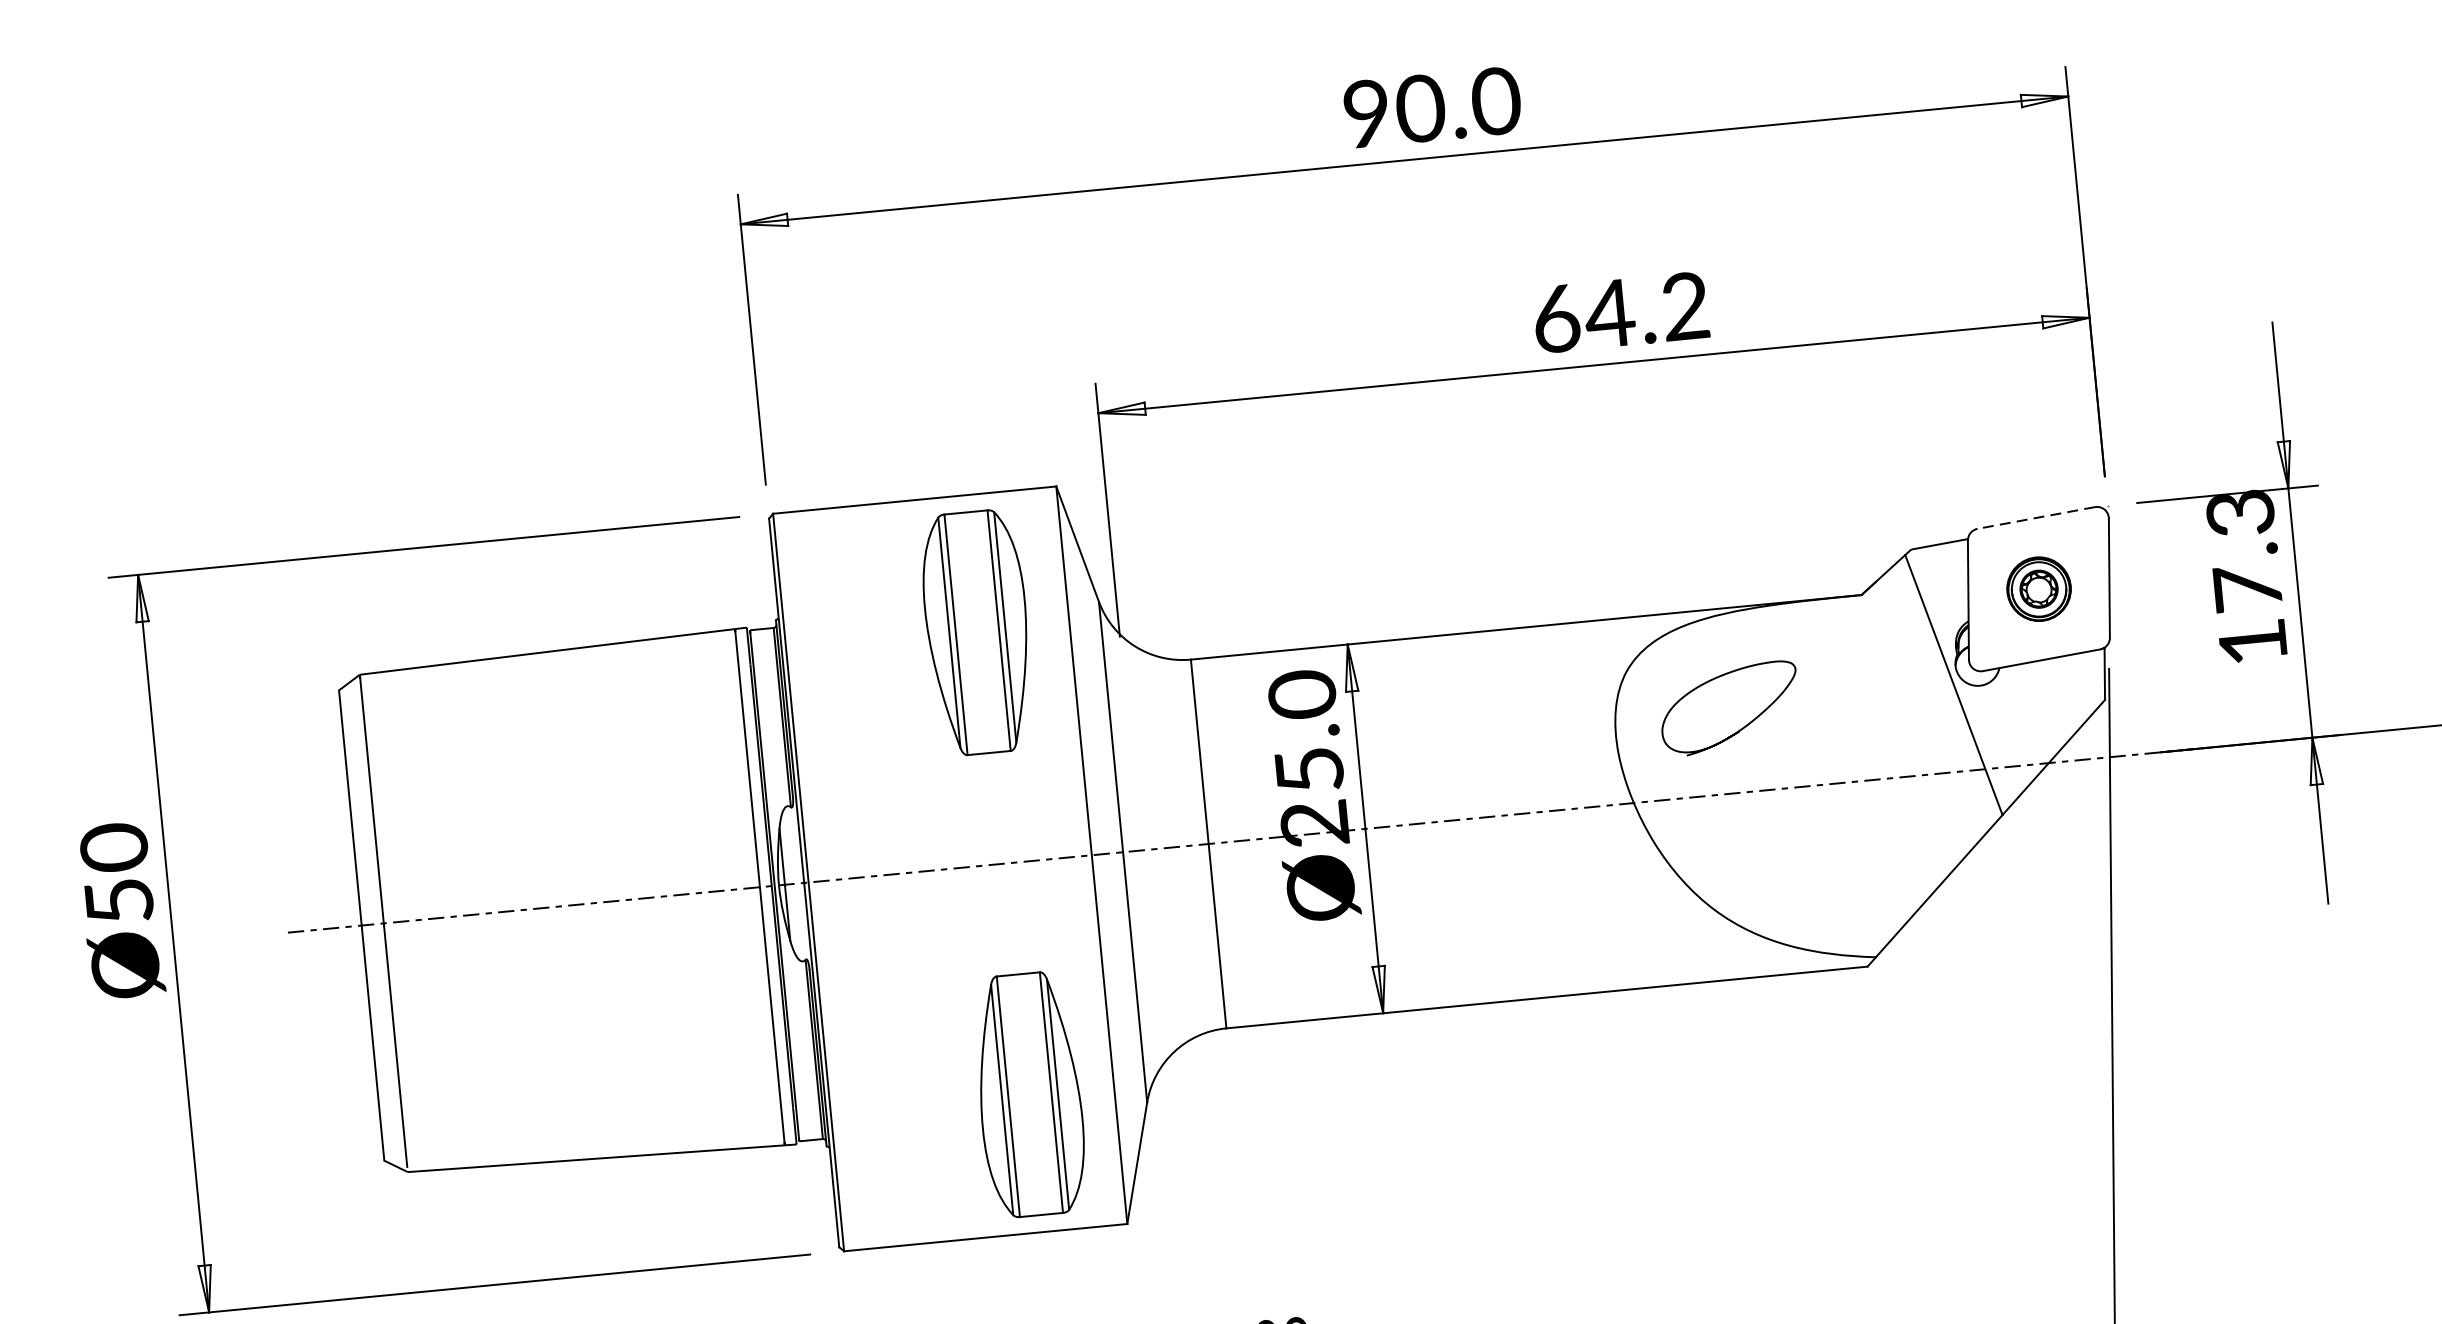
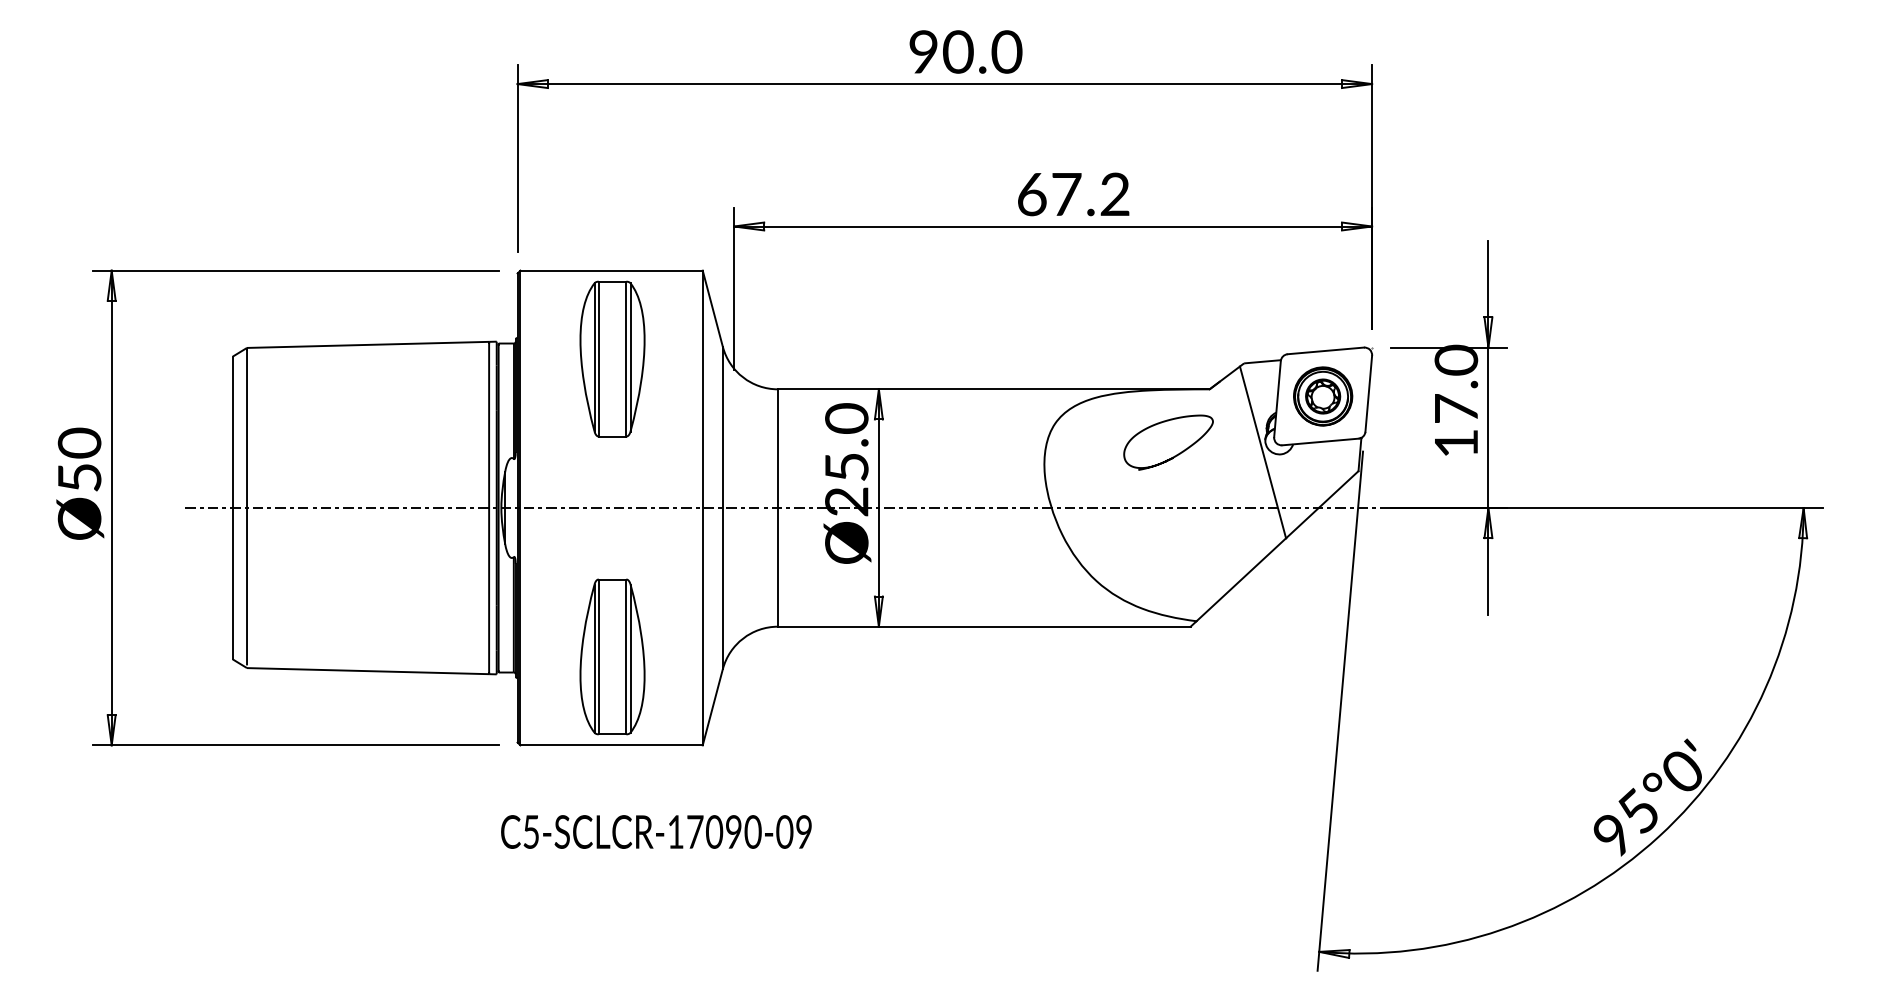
text: (1610, 313) -> (1066, 194), 64.2 -> 67.2
text: (2239, 511) -> (1455, 359), 17.3 -> 17.0
line: (2035, 517) -> (1325, 350), dashed -> solid
part: (2039, 589) -> (1323, 396), size x1.43
part: (977, 631) -> (612, 358), moved
curve: (1740, 727) -> (1174, 455), moved
part: (1029, 1094) -> (612, 656), moved

